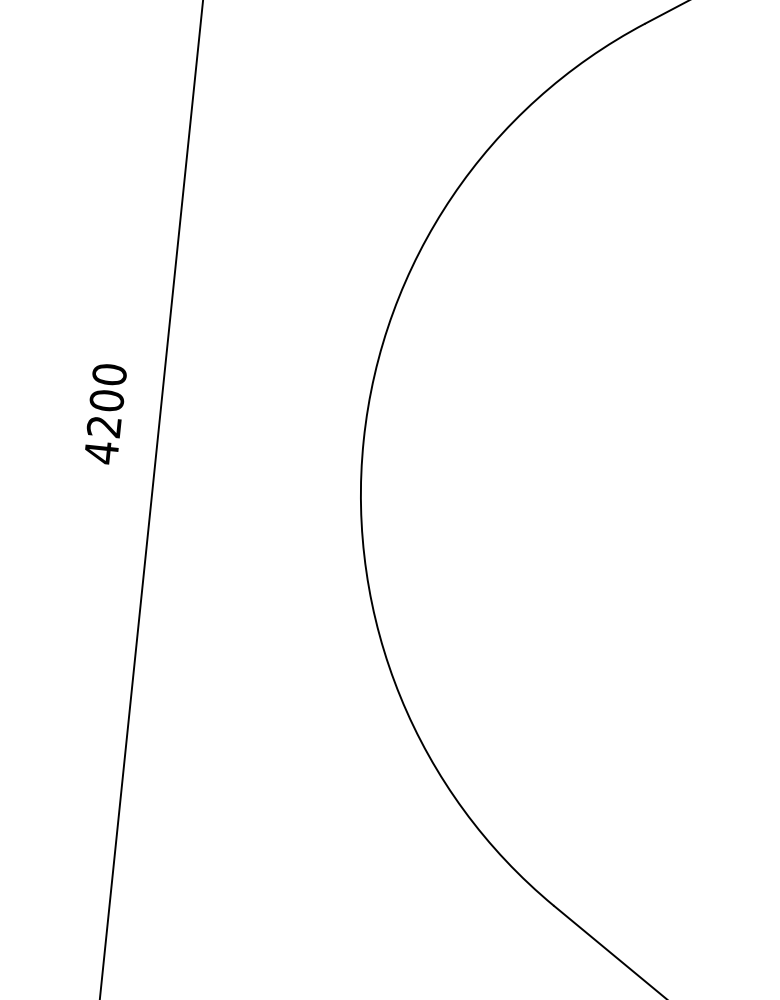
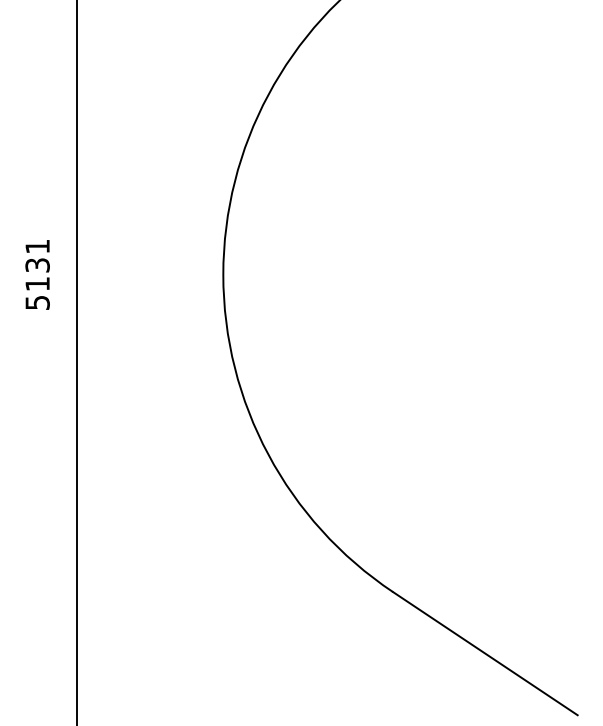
text: (105, 413) -> (37, 274), 4200 -> 5131

